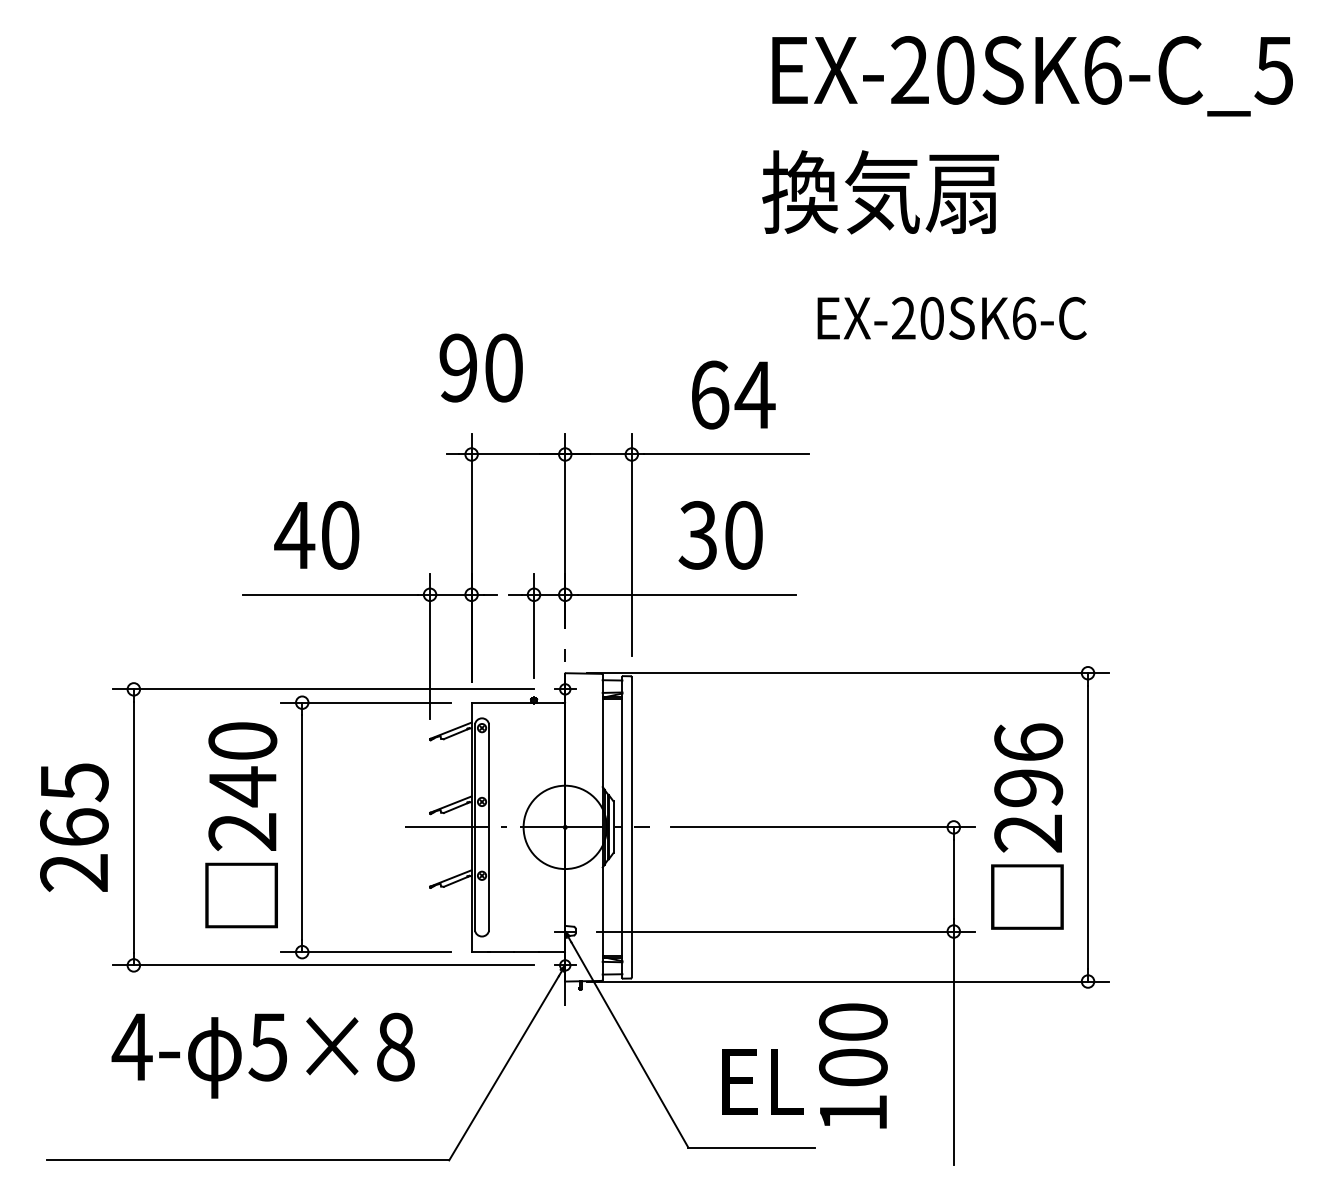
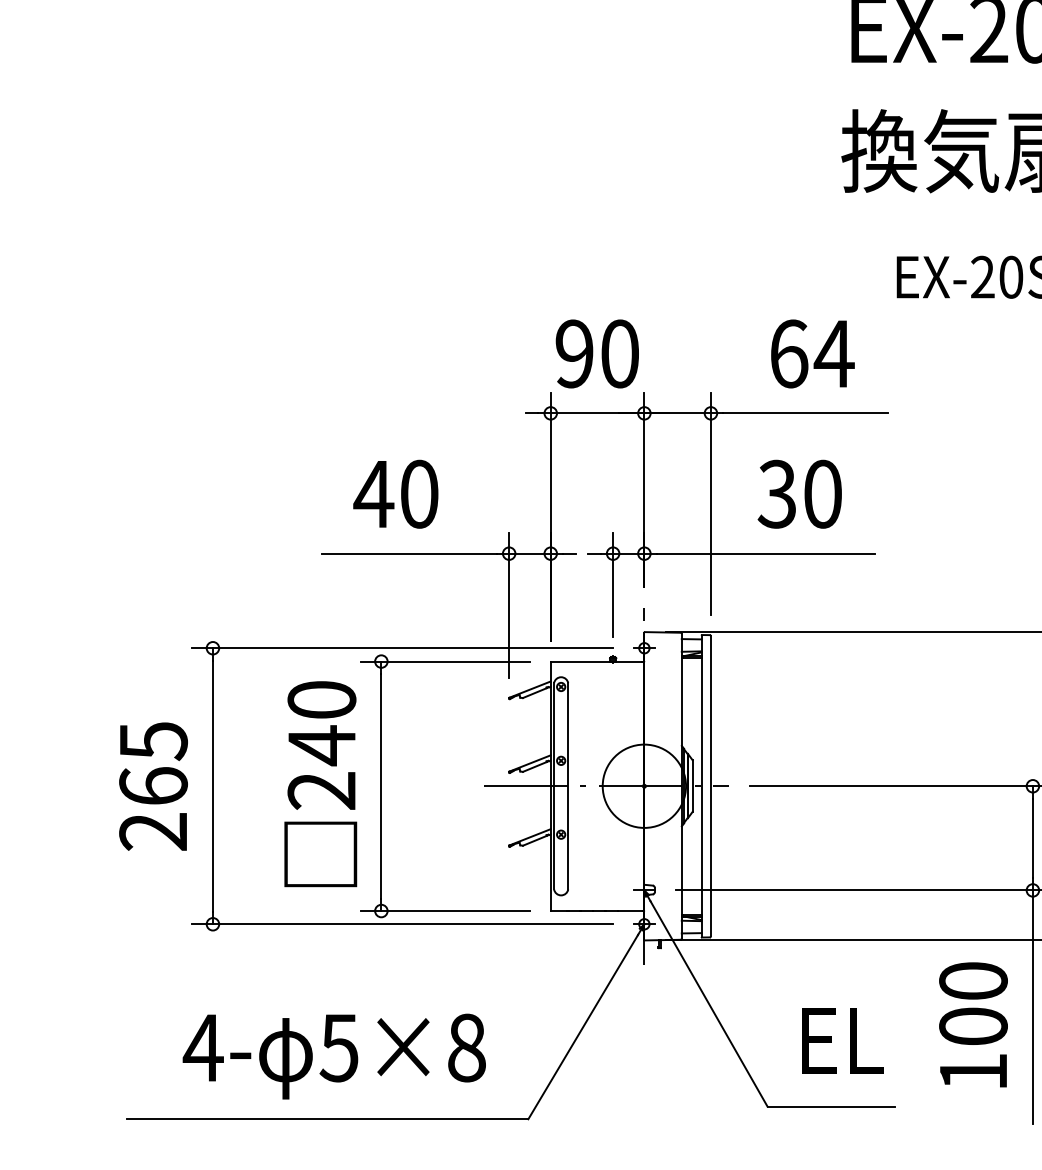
text: (480, 367) -> (596, 353), moved
text: (262, 1055) -> (333, 1056), moved
text: (853, 1065) -> (973, 1024), moved

